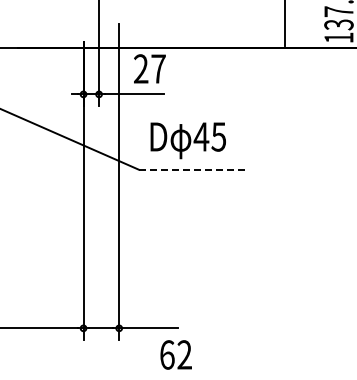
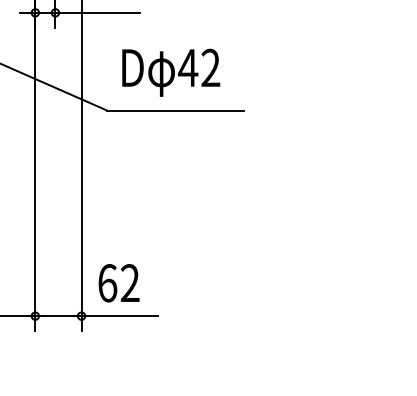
text: (218, 136) -> (210, 67), 45 -> 42
line: (191, 169) -> (175, 110), dashed -> solid
text: (175, 354) -> (118, 282), moved

